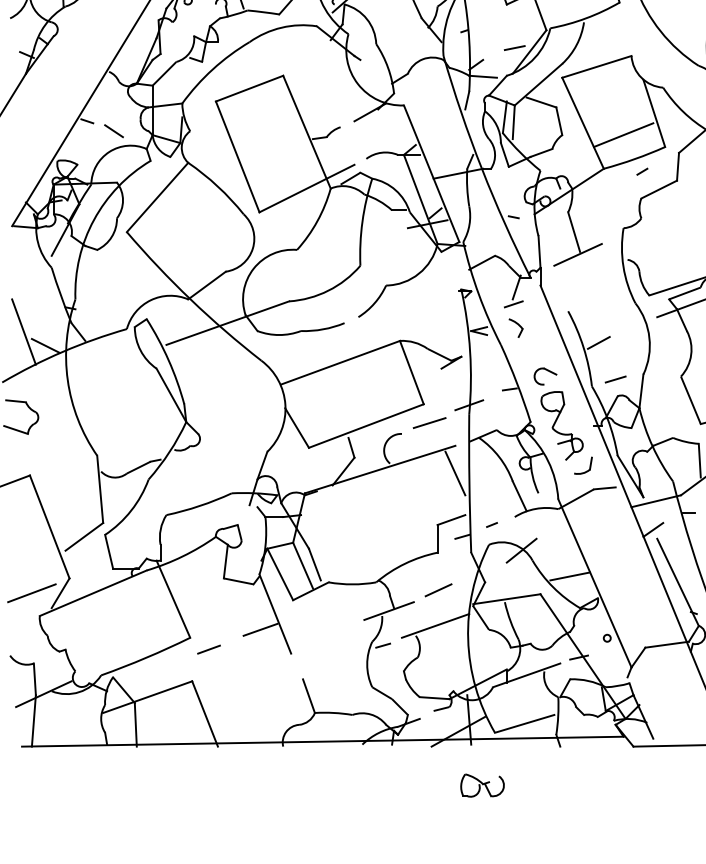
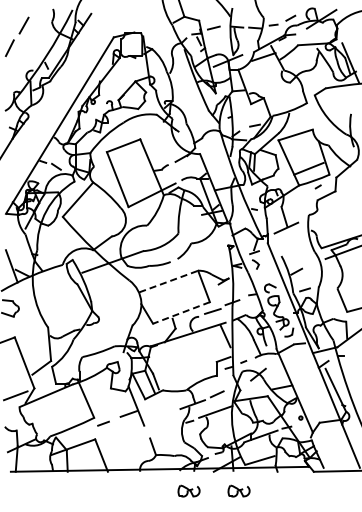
line: (342, 362) -> (169, 281), solid -> dashed
line: (366, 427) -> (181, 313), solid -> dashed
part: (380, 784) -> (188, 490), added

